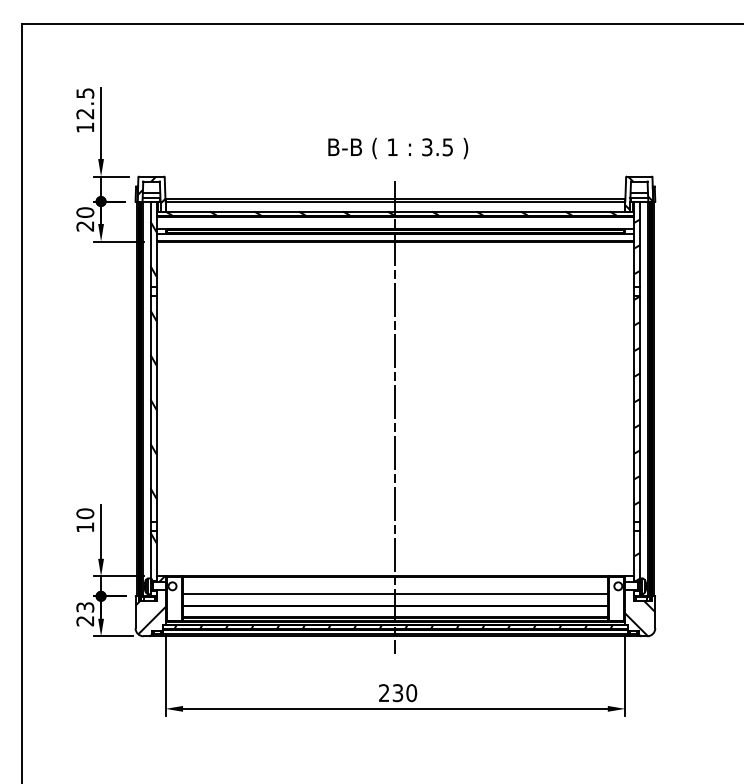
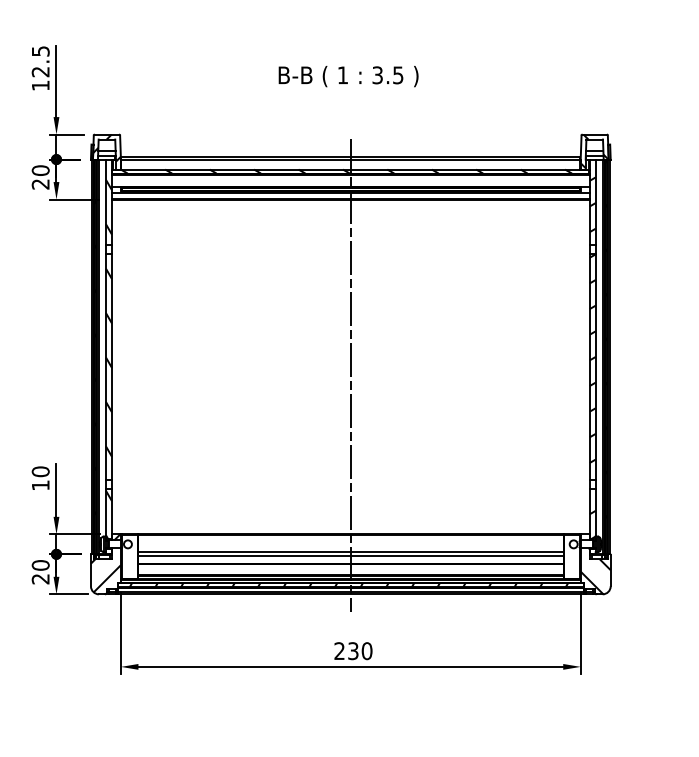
text: (398, 148) -> (348, 76), moved
line: (395, 598) -> (350, 556), added
text: (85, 607) -> (40, 565), 23 -> 20

